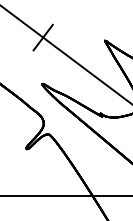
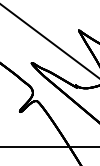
line: (43, 36) -> (32, 27), removed

